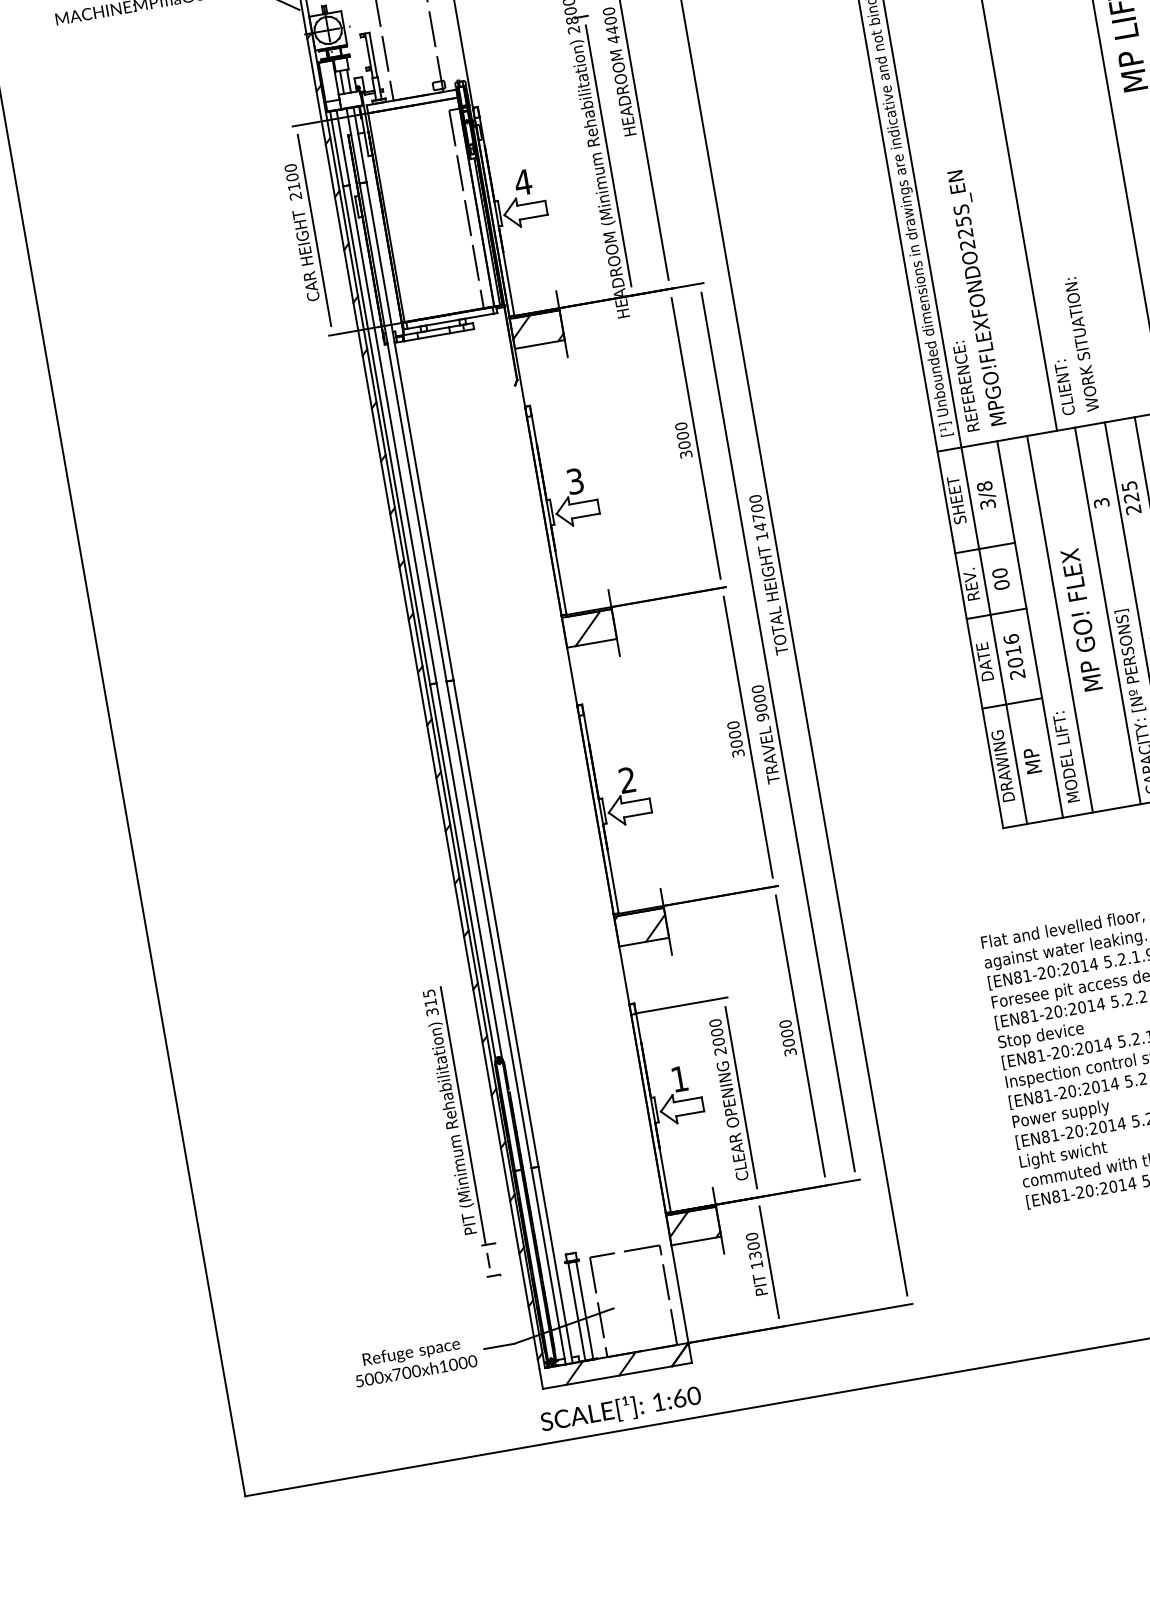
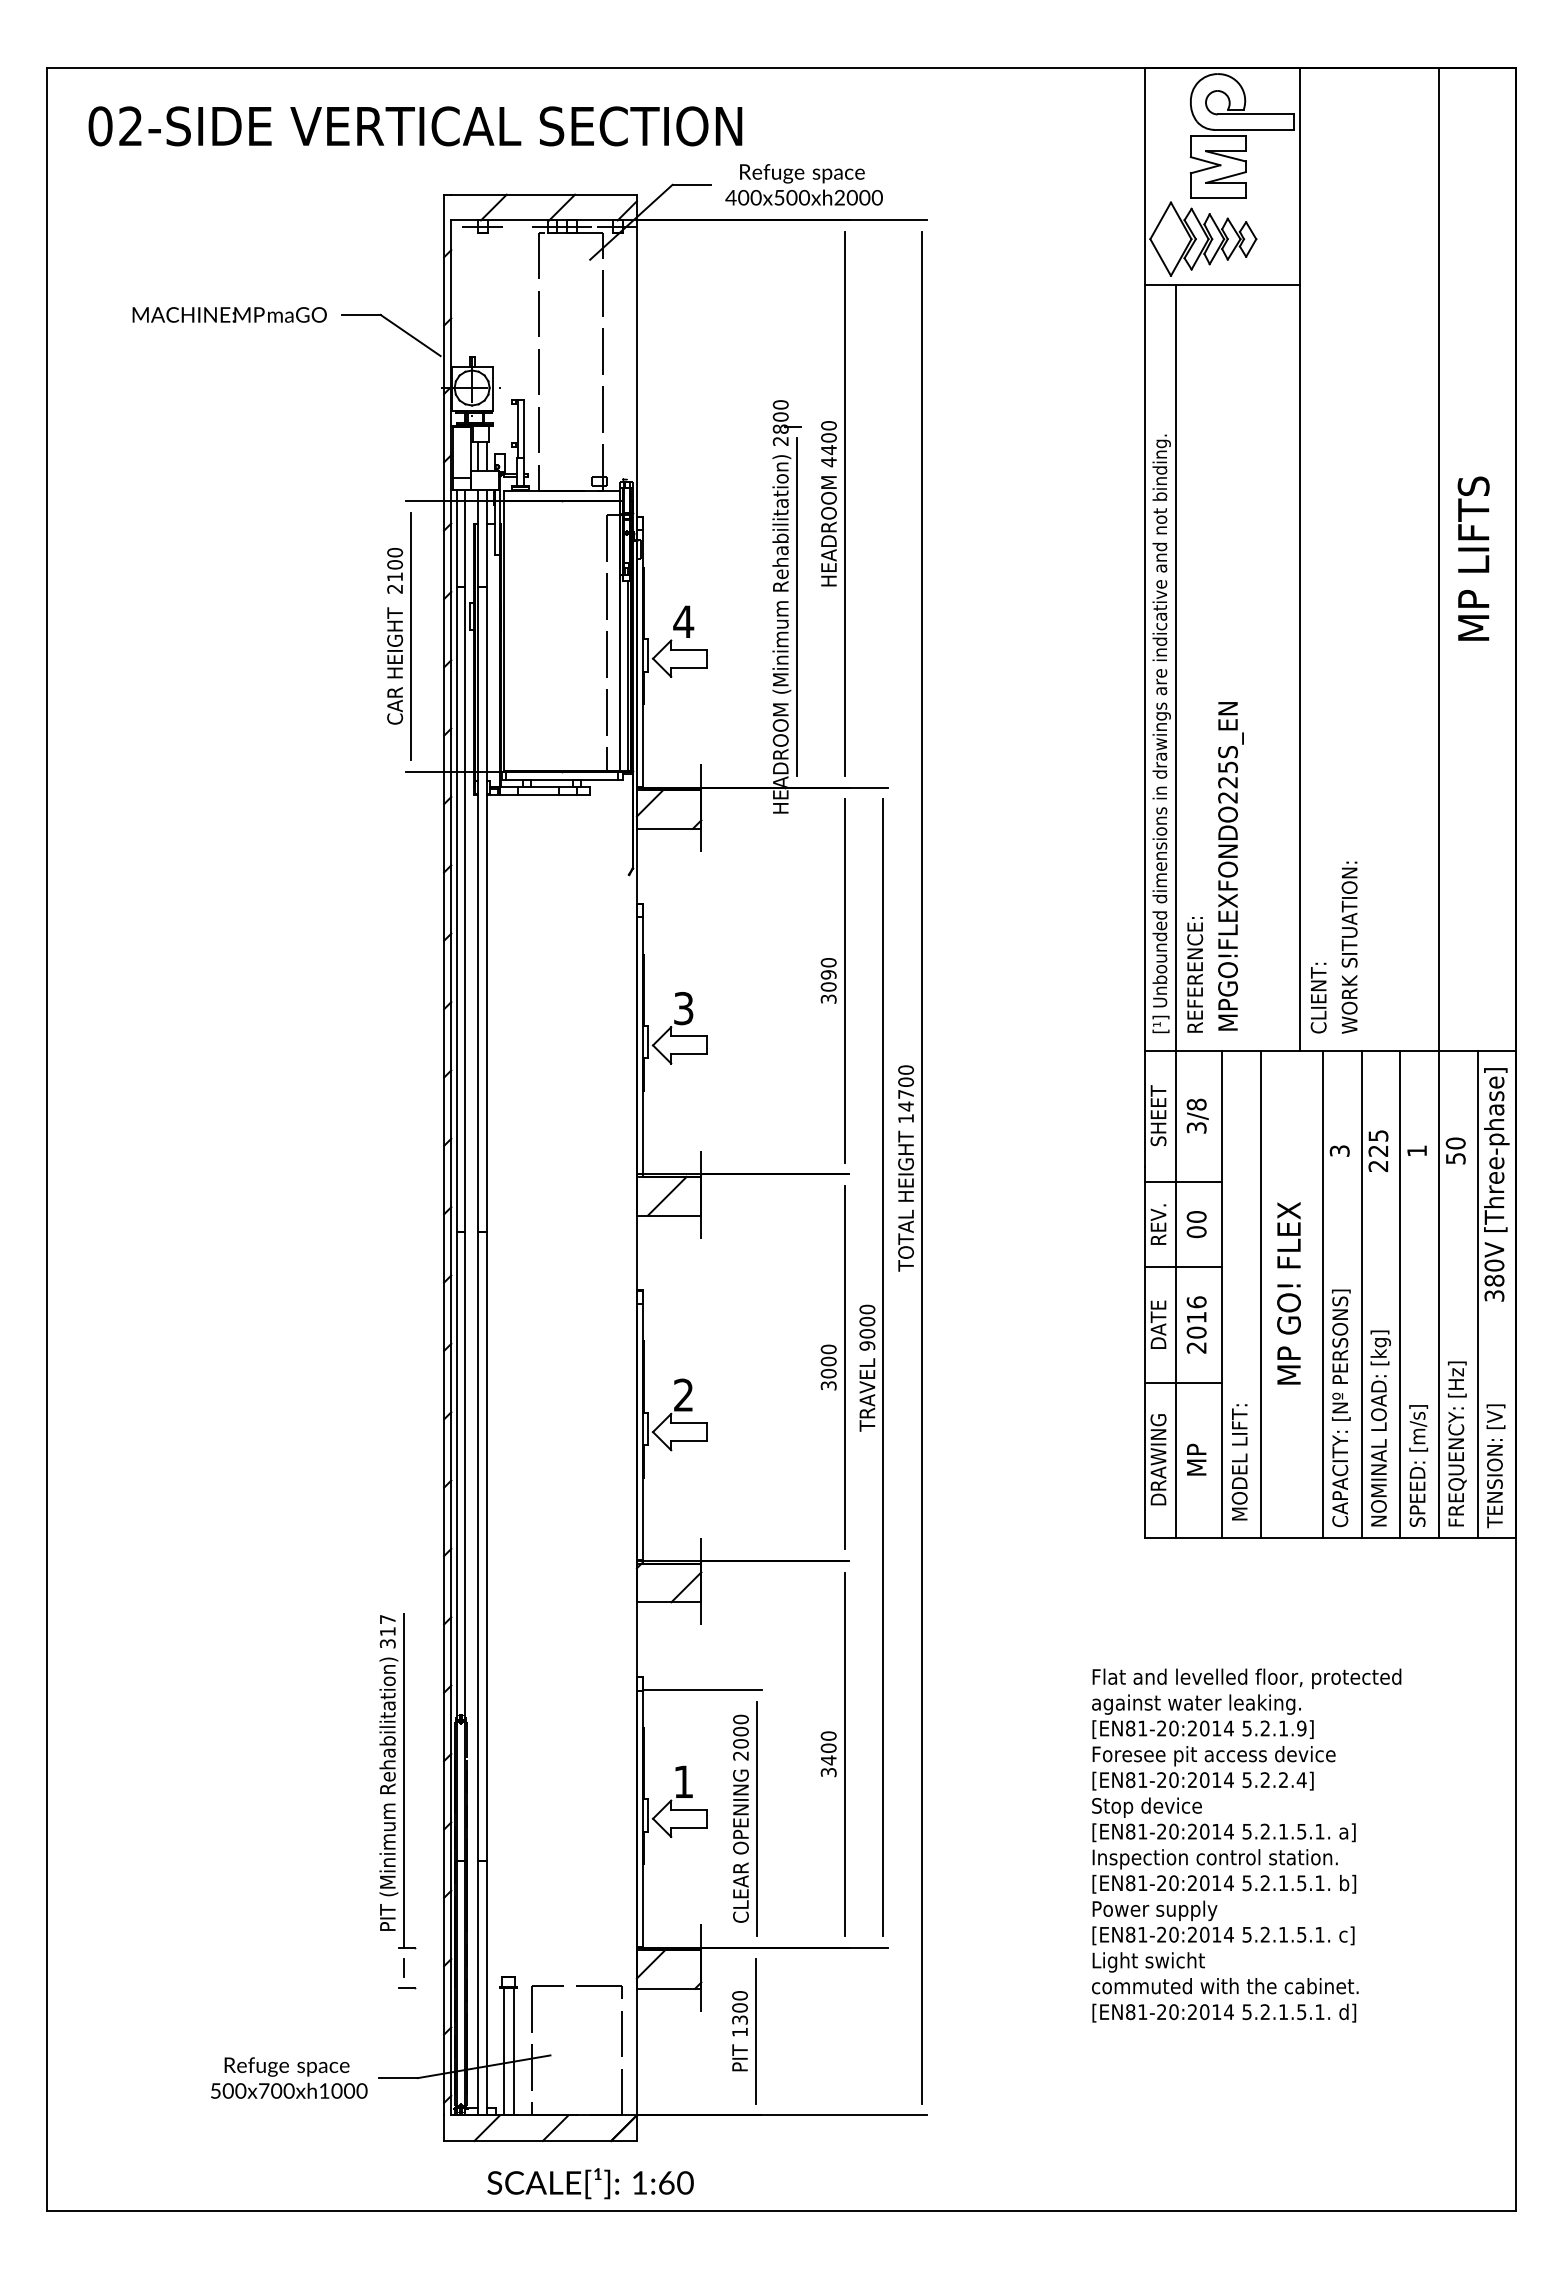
text: (682, 435) -> (828, 974), 3000 -> 3090
text: (428, 993) -> (387, 1619), 315 -> 317
text: (788, 1042) -> (828, 1760), 3000 -> 3400
text: (620, 1409) -> (590, 2183), moved

